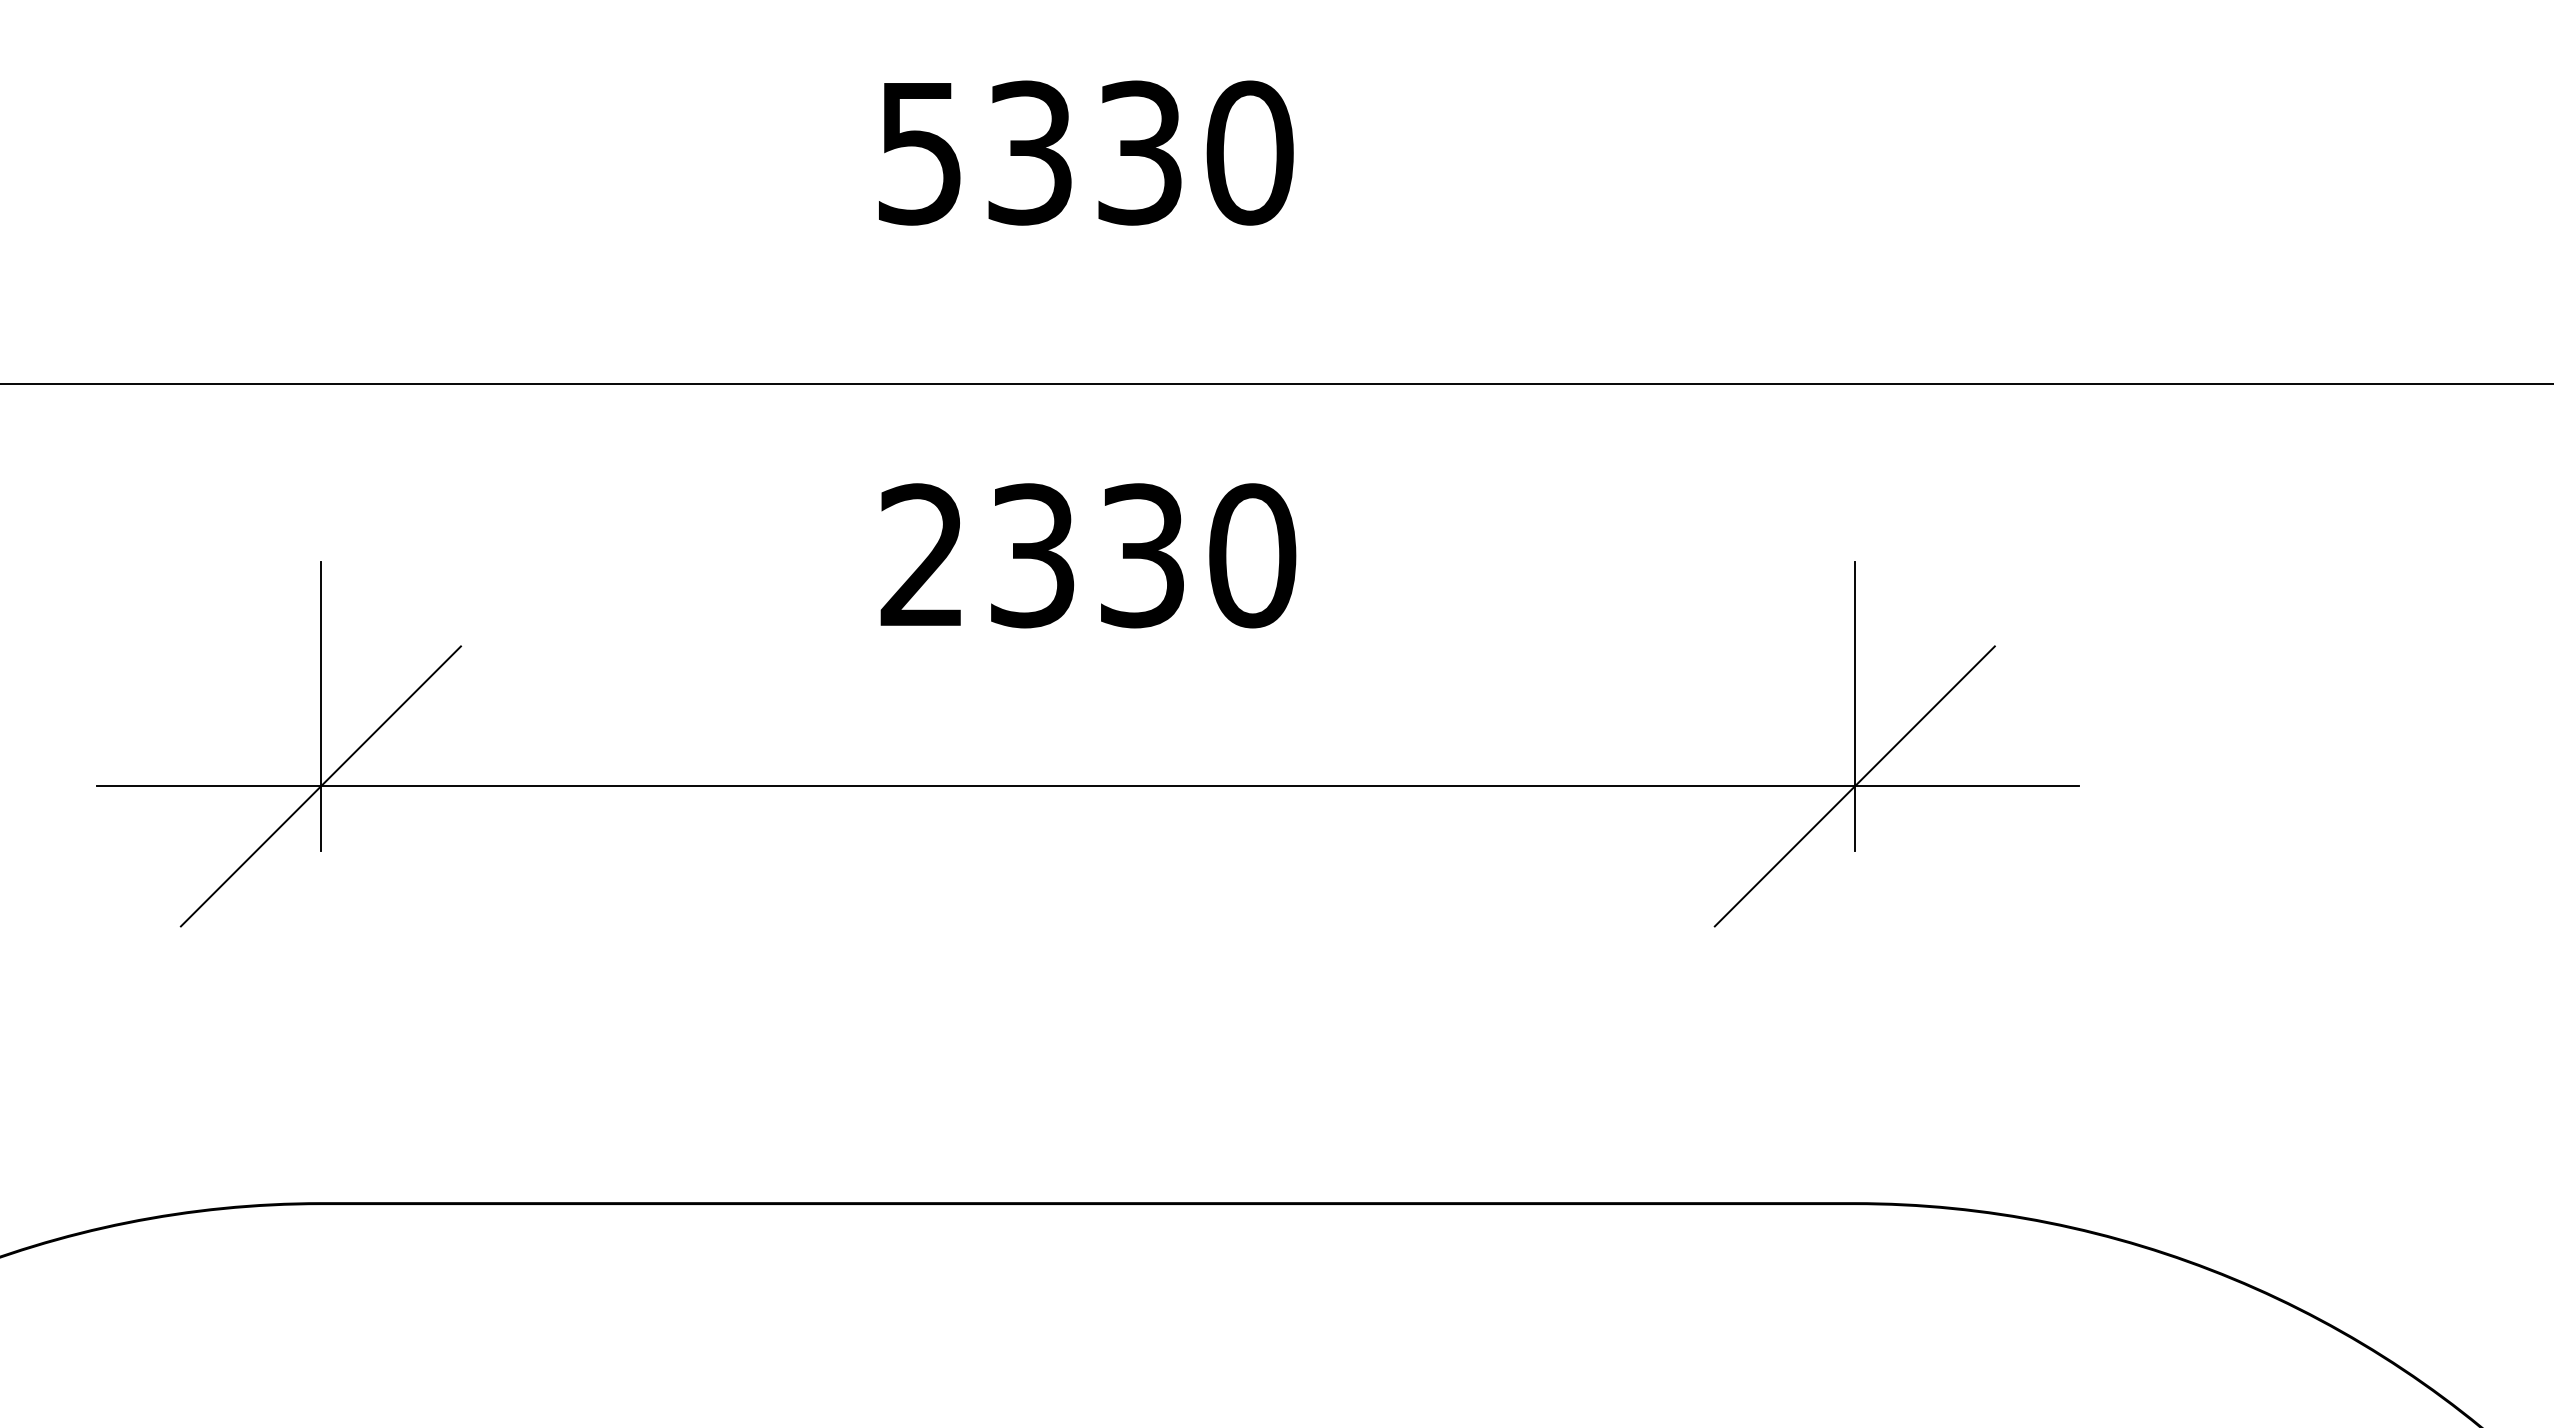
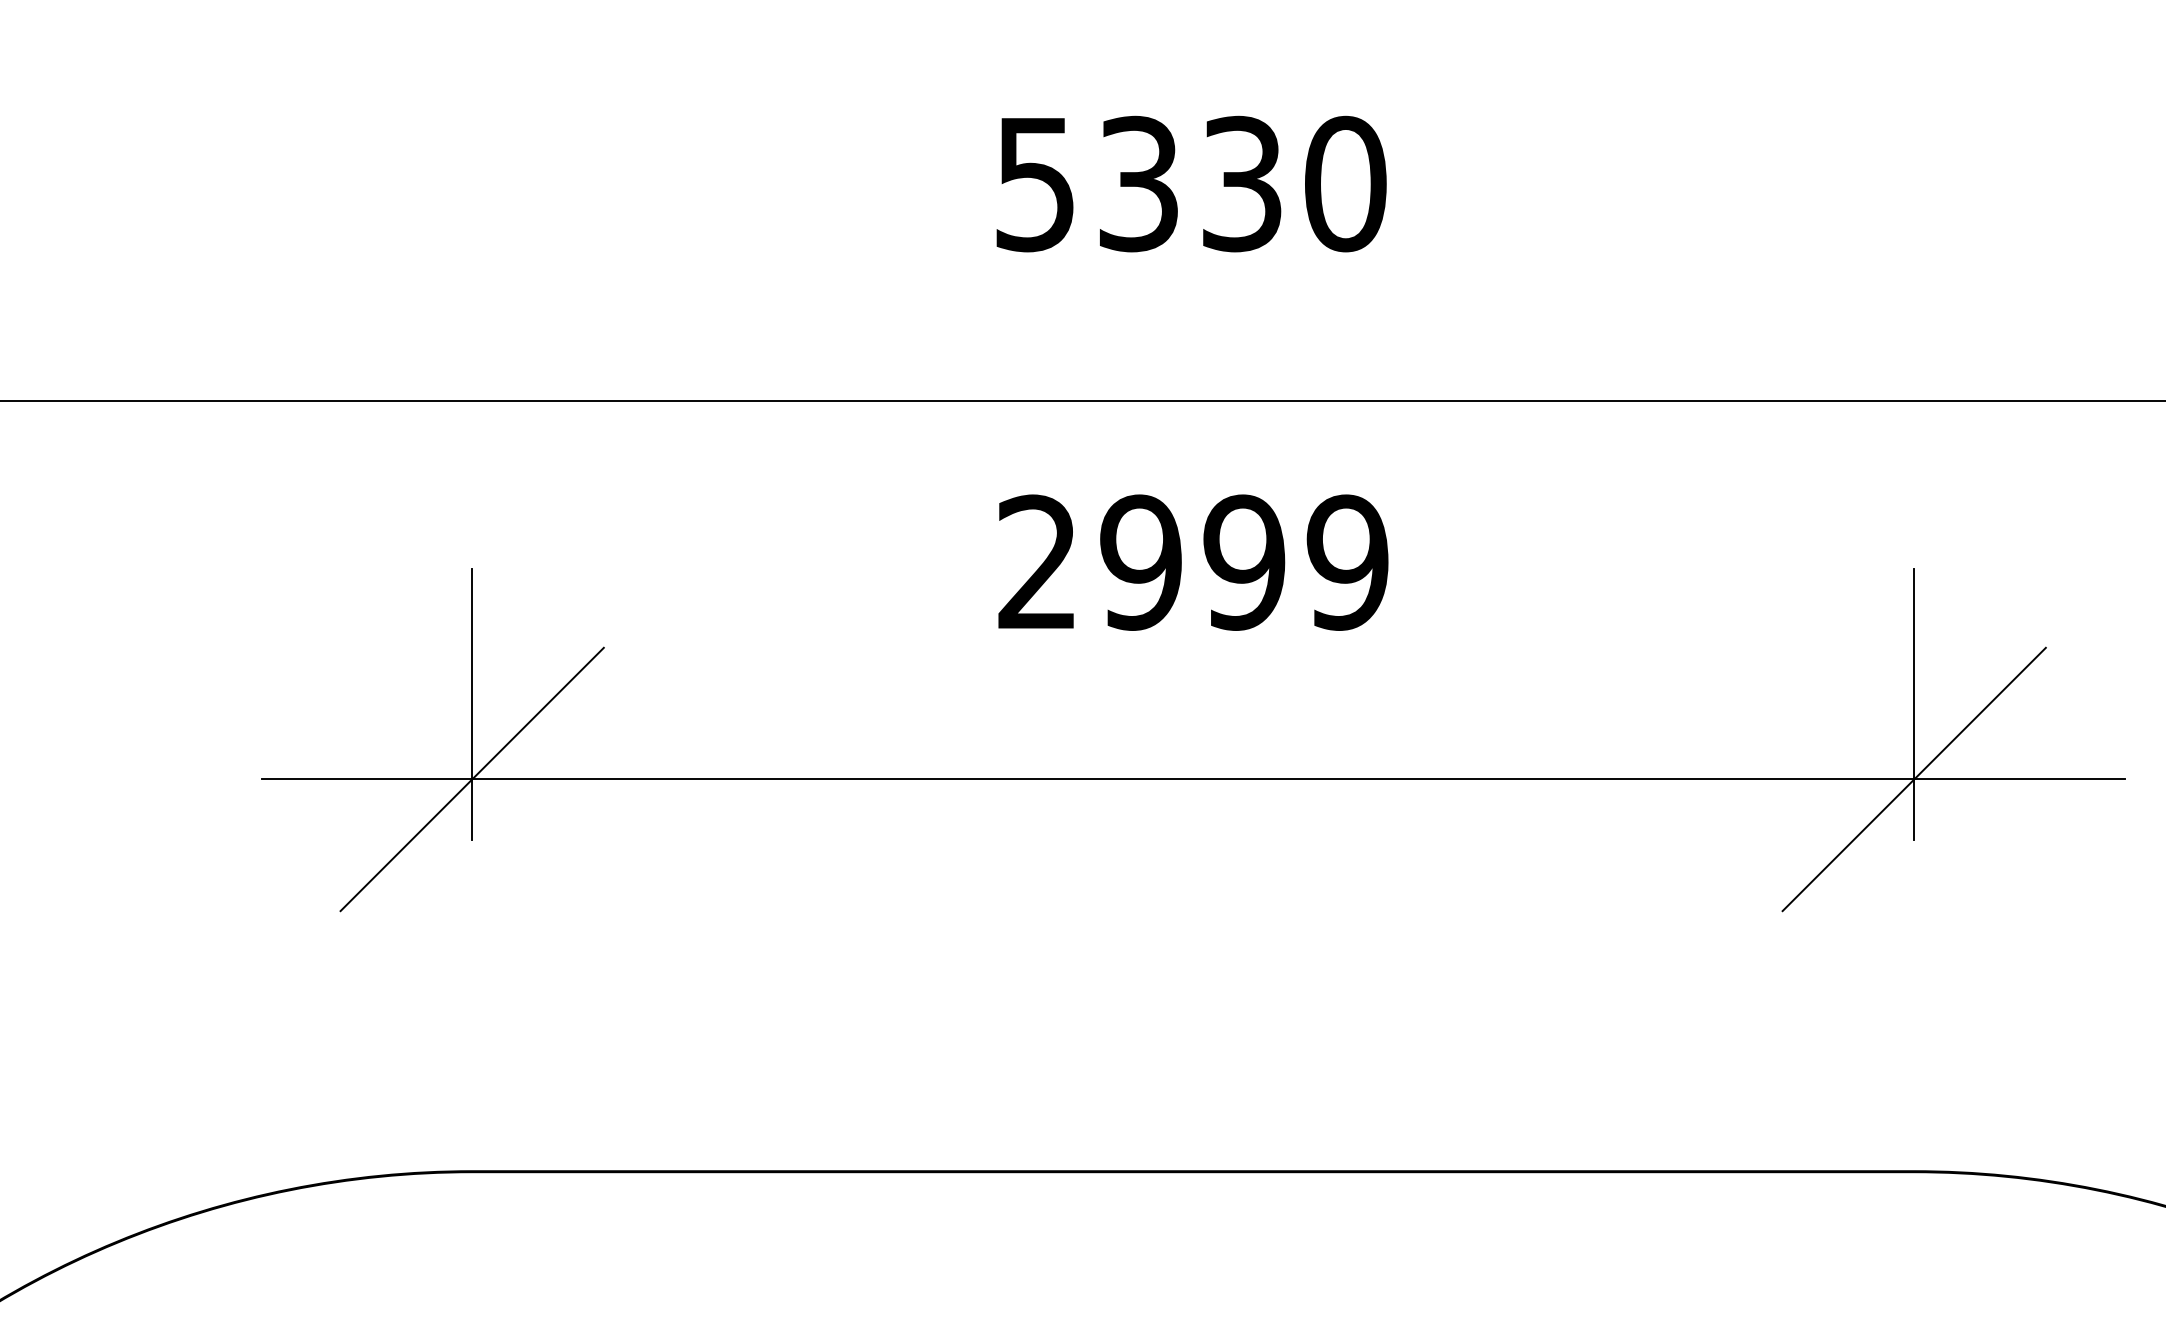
text: (1142, 555) -> (1244, 562), 2330 -> 2999

